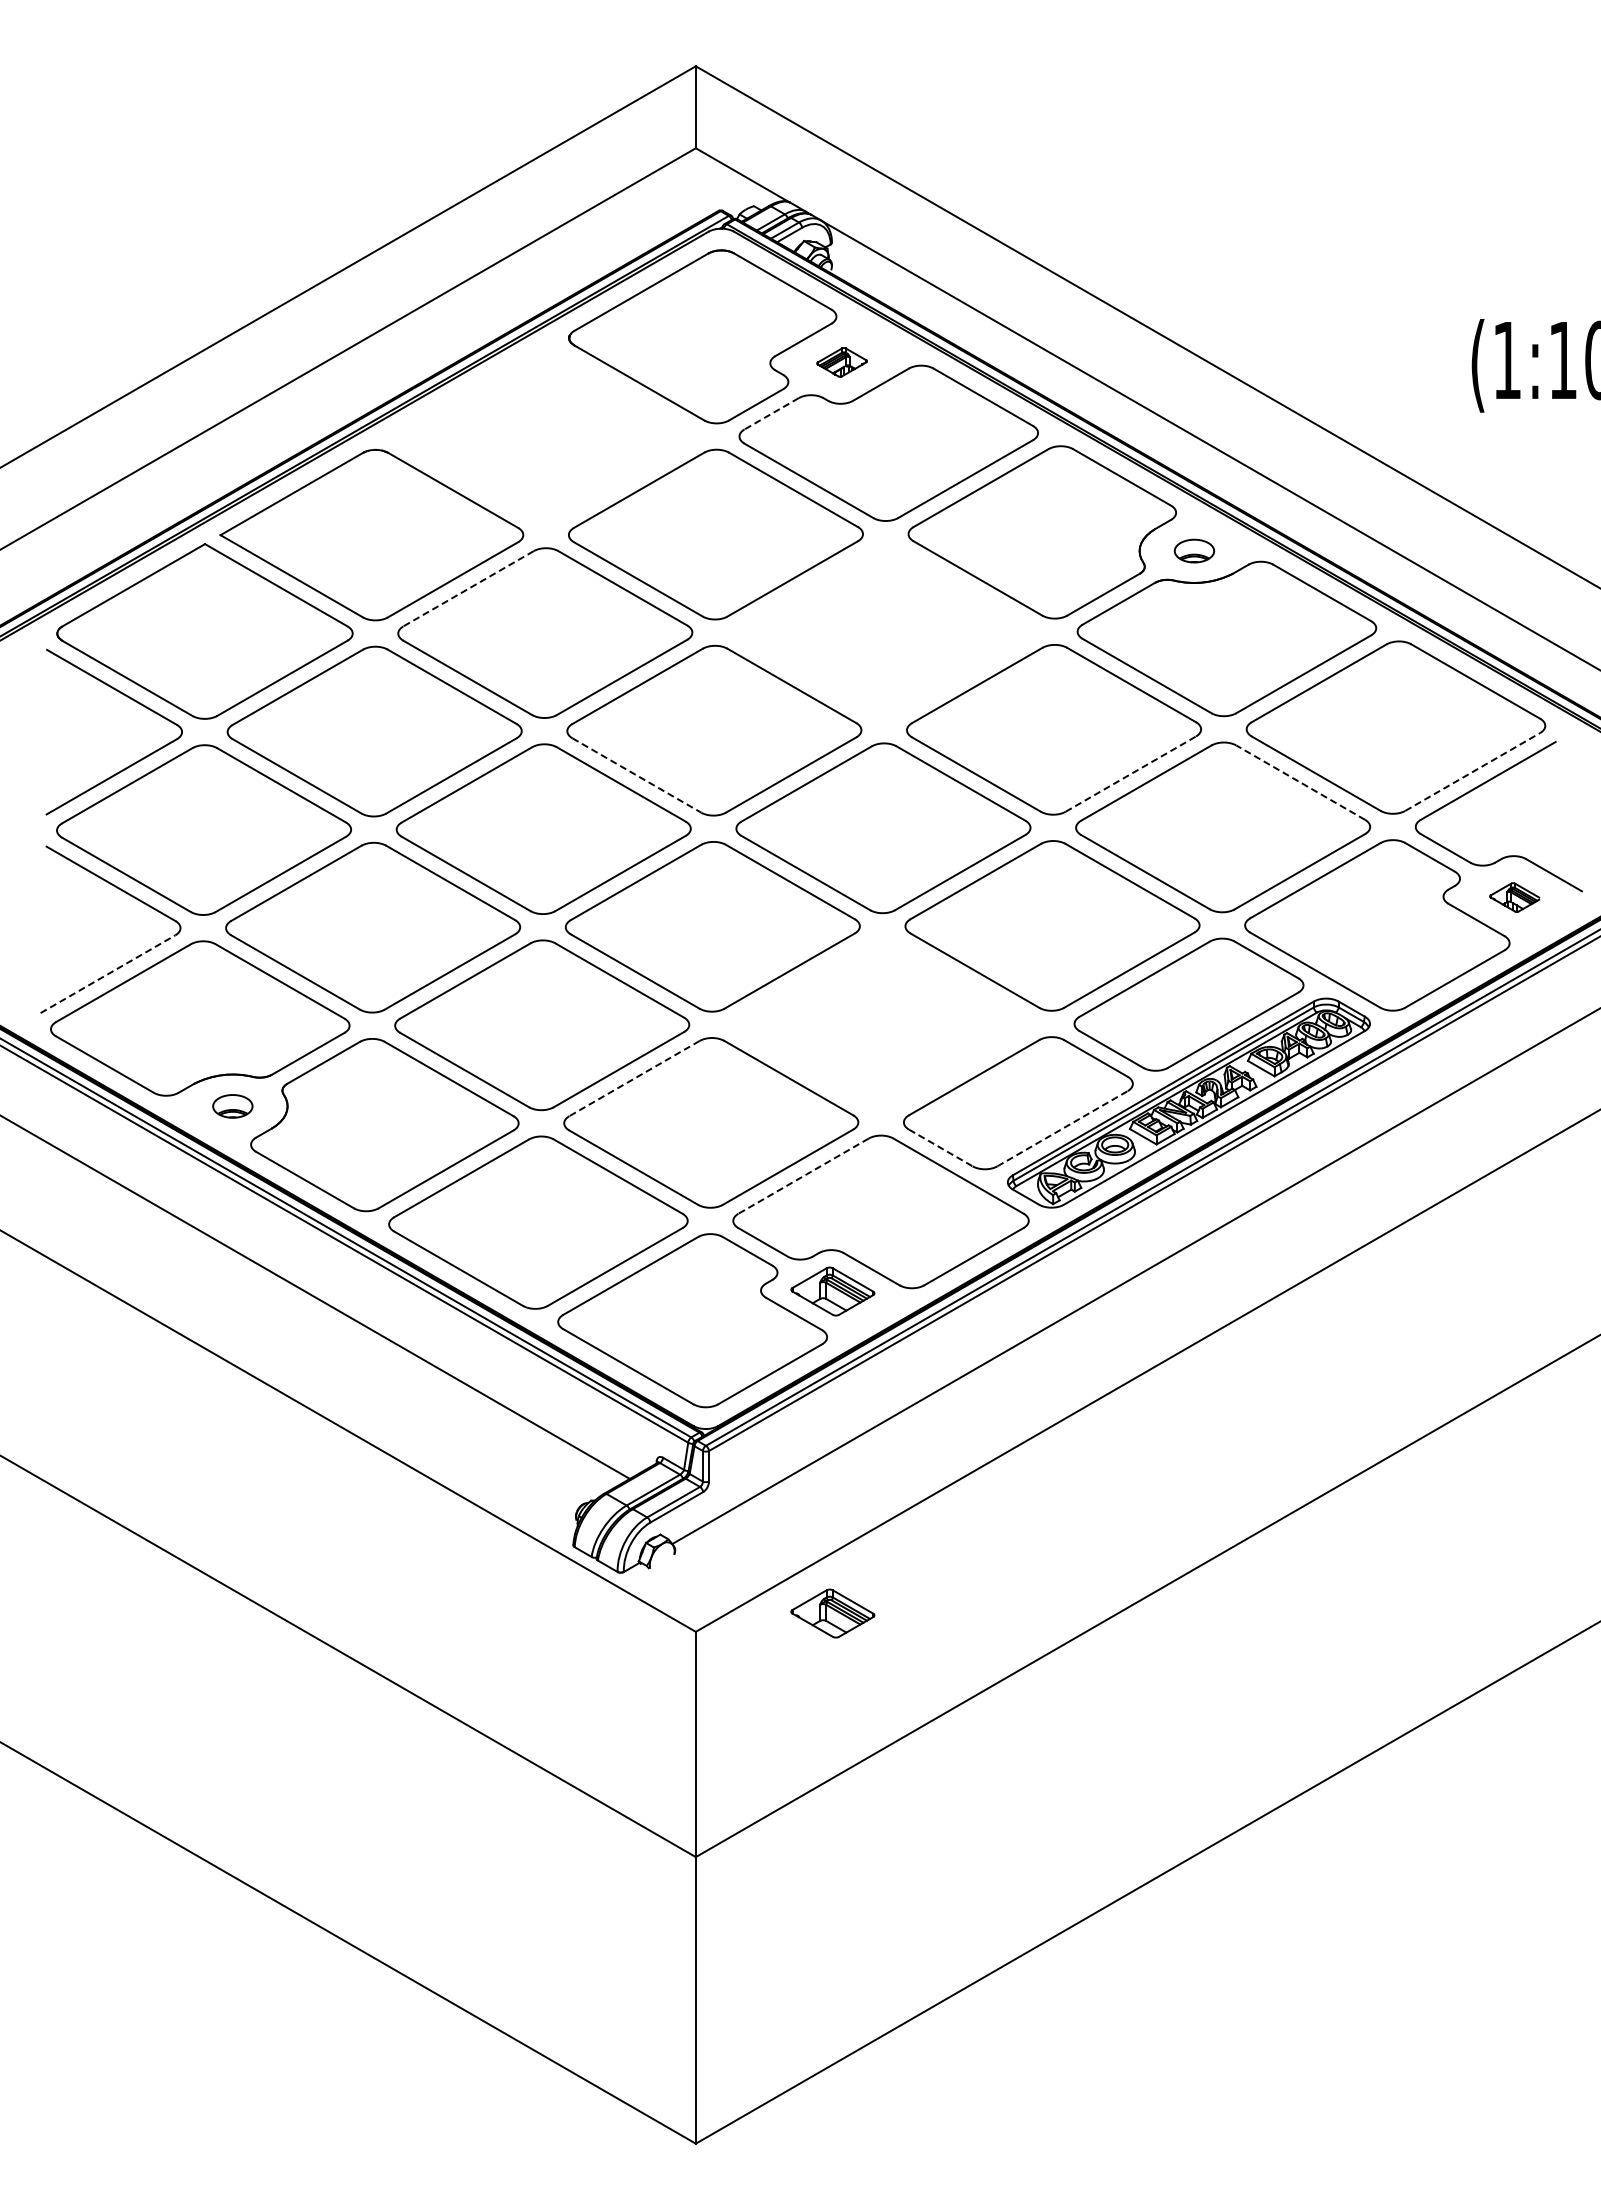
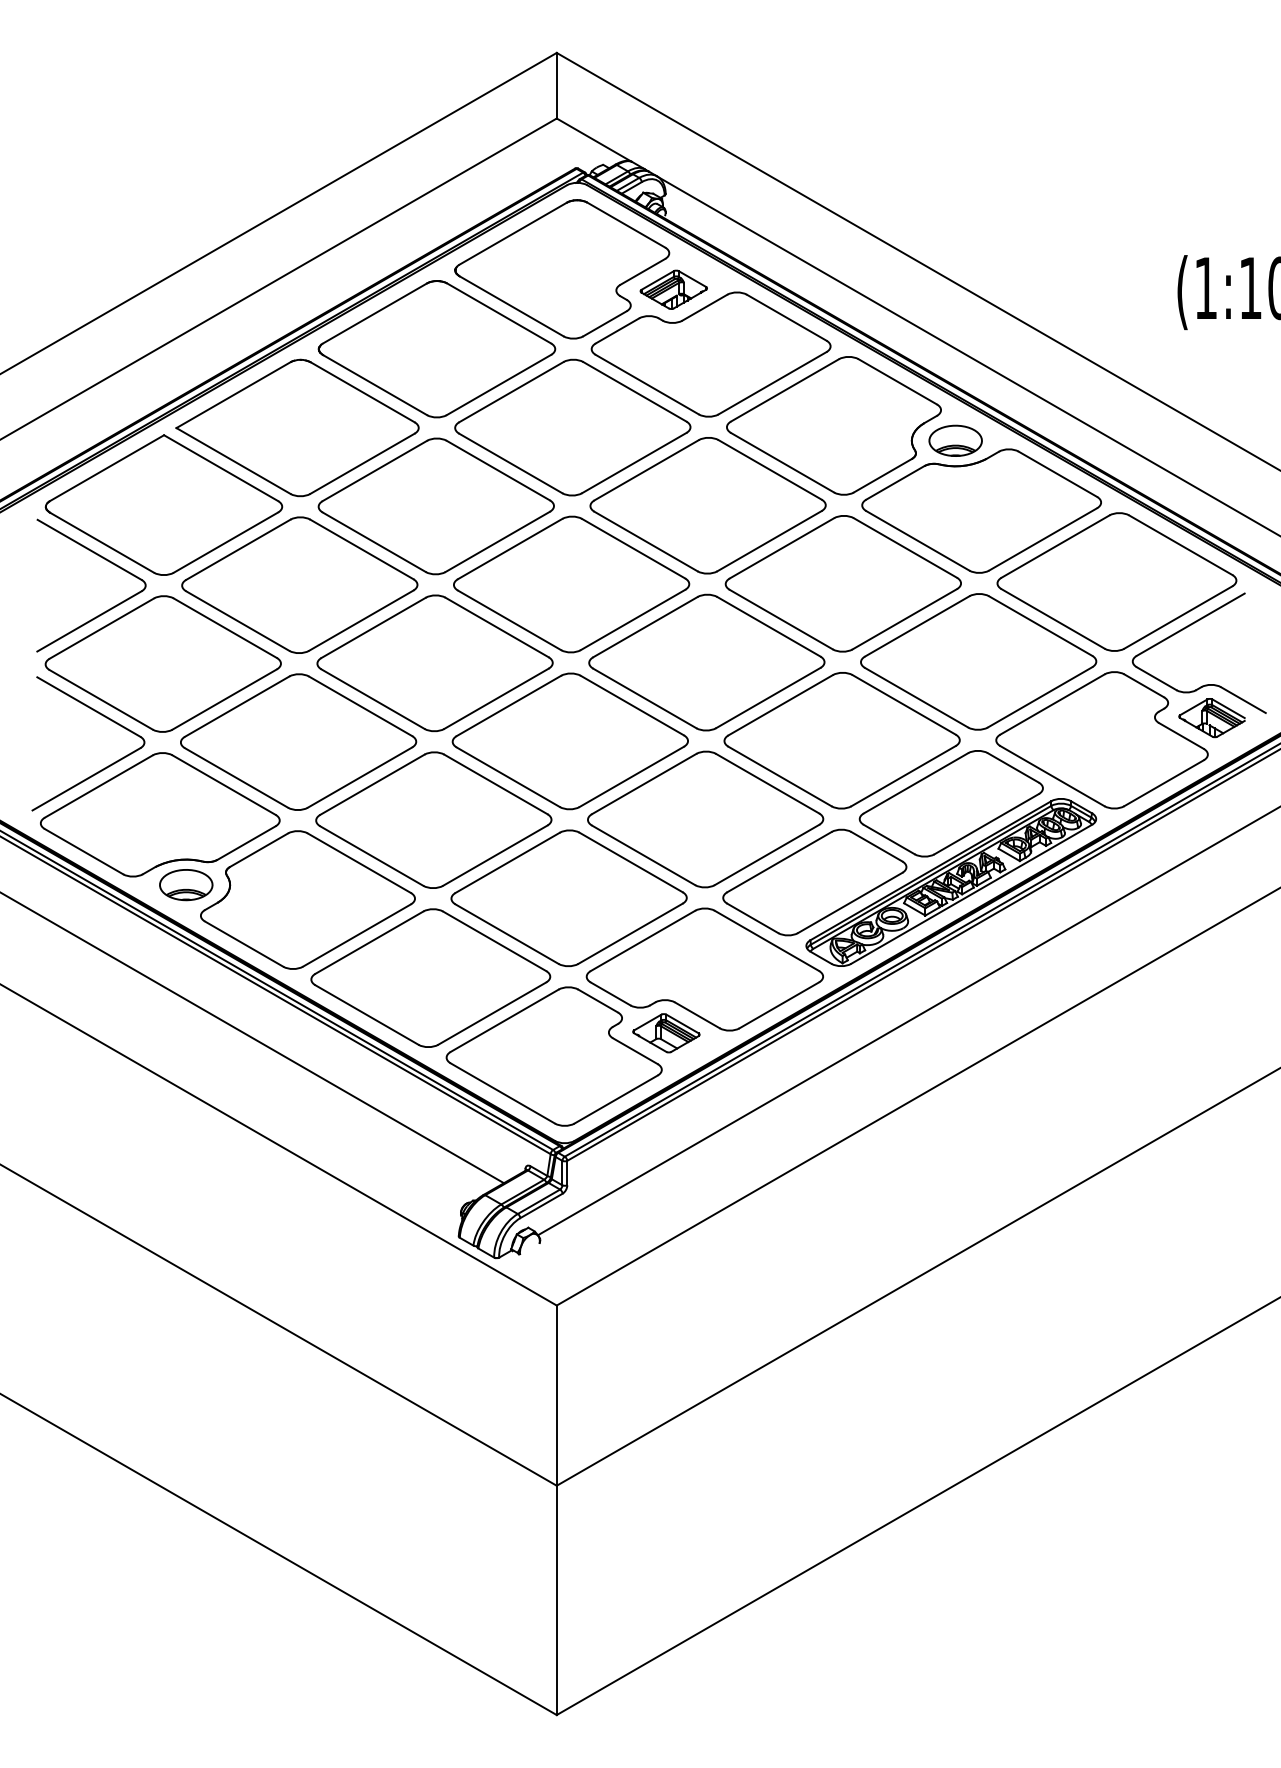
part: (841, 362) -> (673, 289), size x1.67
line: (771, 414) -> (617, 331), dashed -> solid
part: (545, 436) -> (436, 349), added
part: (1194, 550) -> (955, 440), size x1.67
line: (468, 589) -> (374, 471), dashed -> solid
part: (884, 631) -> (707, 505), added
line: (1472, 771) -> (1178, 617), dashed -> solid
line: (1131, 773) -> (905, 618), dashed -> solid
line: (637, 775) -> (510, 620), dashed -> solid
line: (1300, 782) -> (1040, 625), dashed -> solid
part: (1514, 897) -> (1211, 717), size x1.67
line: (108, 974) -> (86, 779), dashed -> solid
part: (881, 1024) -> (705, 819), added
line: (634, 1078) -> (507, 862), dashed -> solid
part: (232, 1106) -> (186, 885), size x1.67
line: (1063, 1128) -> (850, 902), dashed -> solid
line: (940, 1147) -> (752, 918), dashed -> solid
line: (803, 1176) -> (642, 941), dashed -> solid
part: (832, 1613) -> (666, 1290), removed

